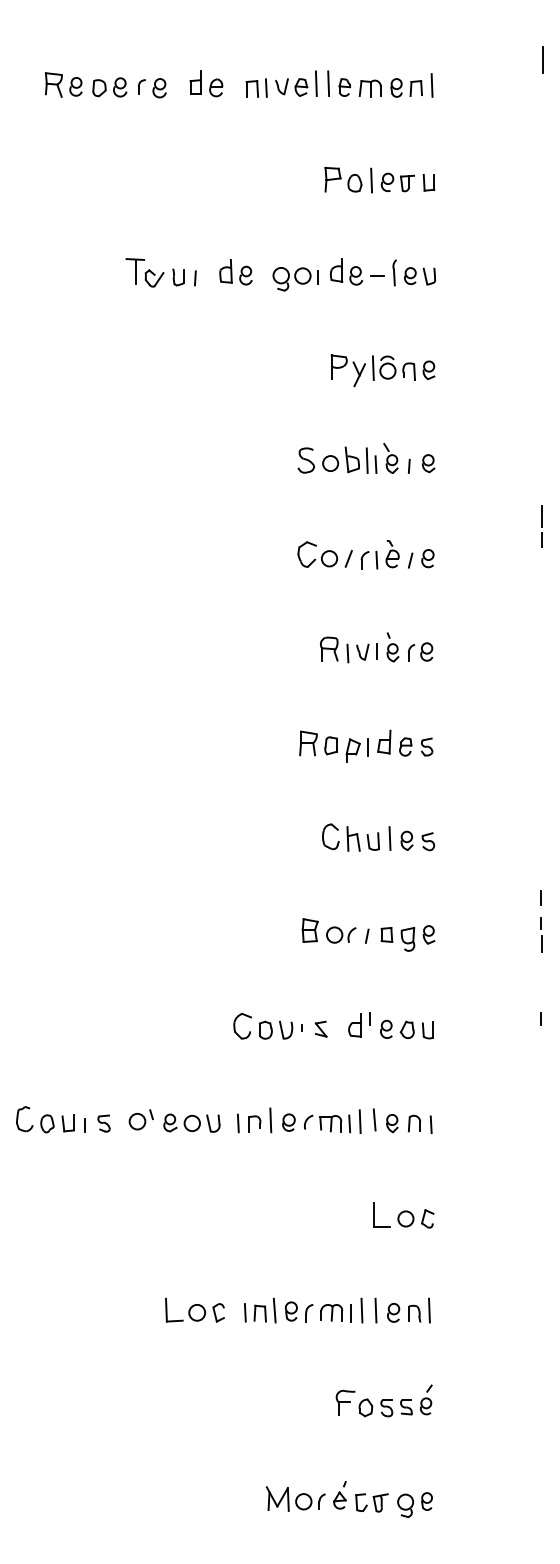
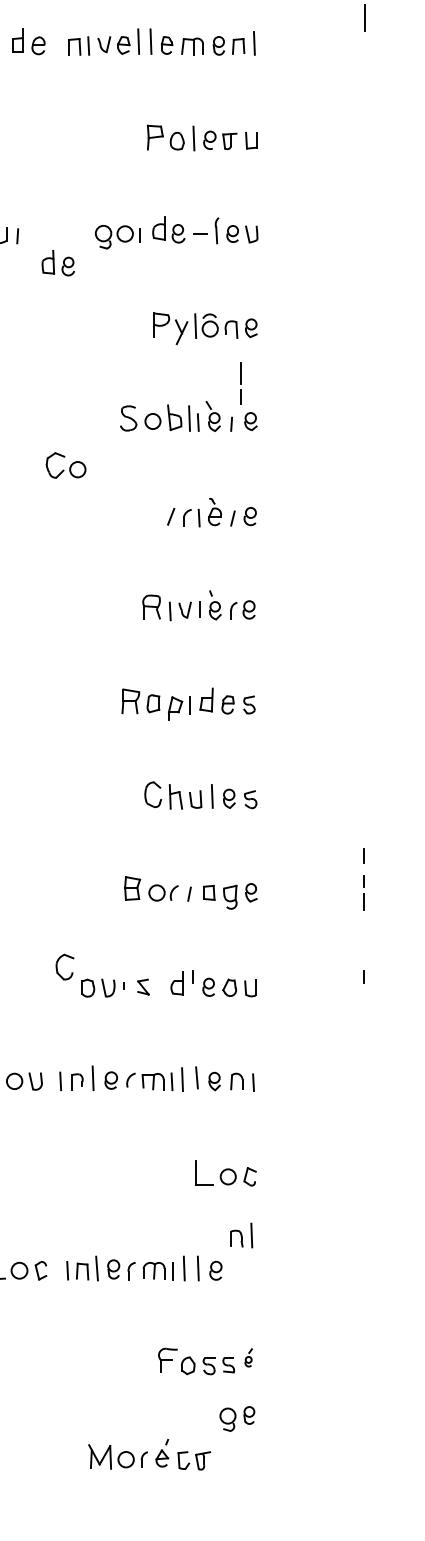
part: (235, 272) -> (57, 263), moved
line: (541, 526) -> (240, 383), moved
part: (317, 554) -> (65, 465), moved
part: (235, 1026) -> (57, 967), moved
part: (419, 1310) -> (241, 1235), moved
part: (426, 1399) -> (248, 1357), size x0.6
part: (414, 1505) -> (236, 1419), moved

